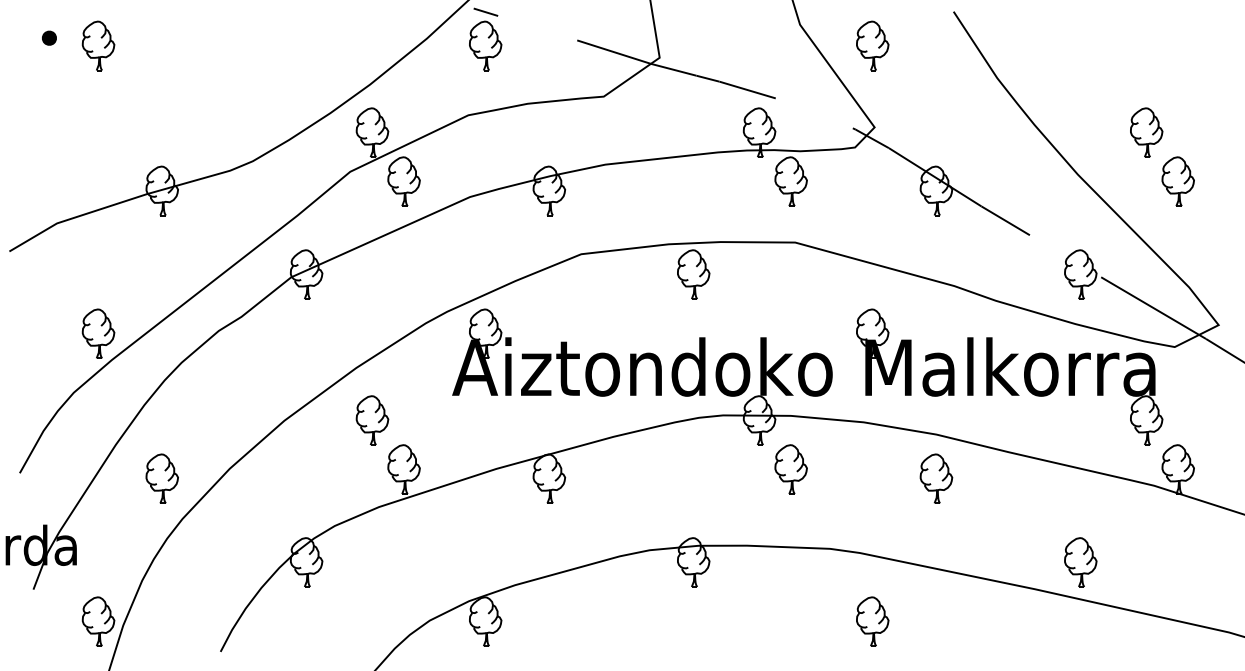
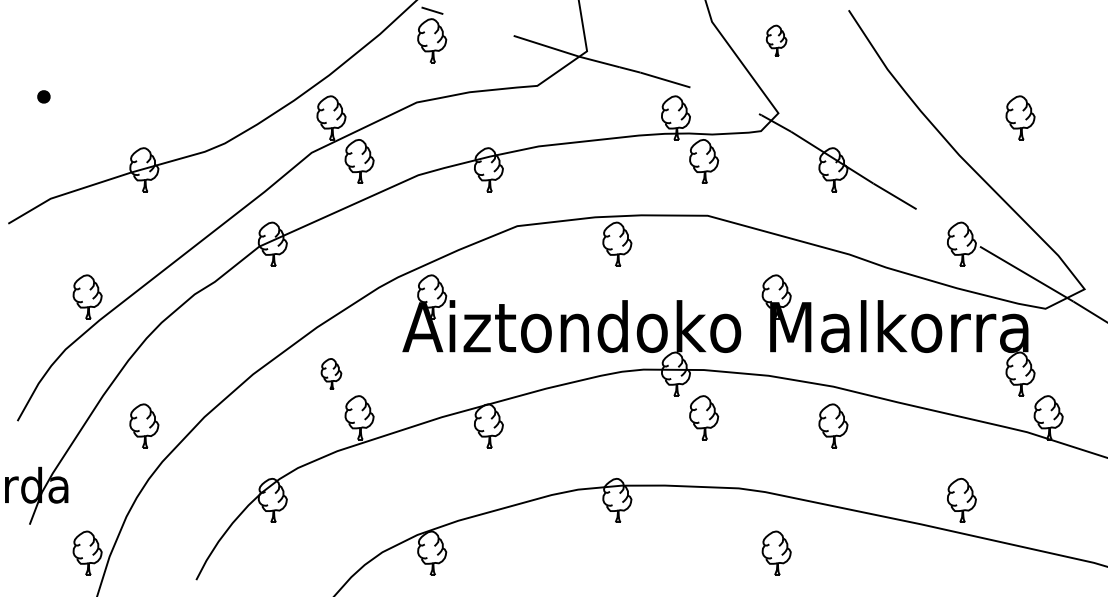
part: (48, 37) -> (43, 96), moved
part: (98, 45) -> (87, 40), removed
part: (872, 45) -> (776, 40), size x0.7
part: (1178, 181) -> (1048, 161), removed
part: (372, 419) -> (331, 373), size x0.7

